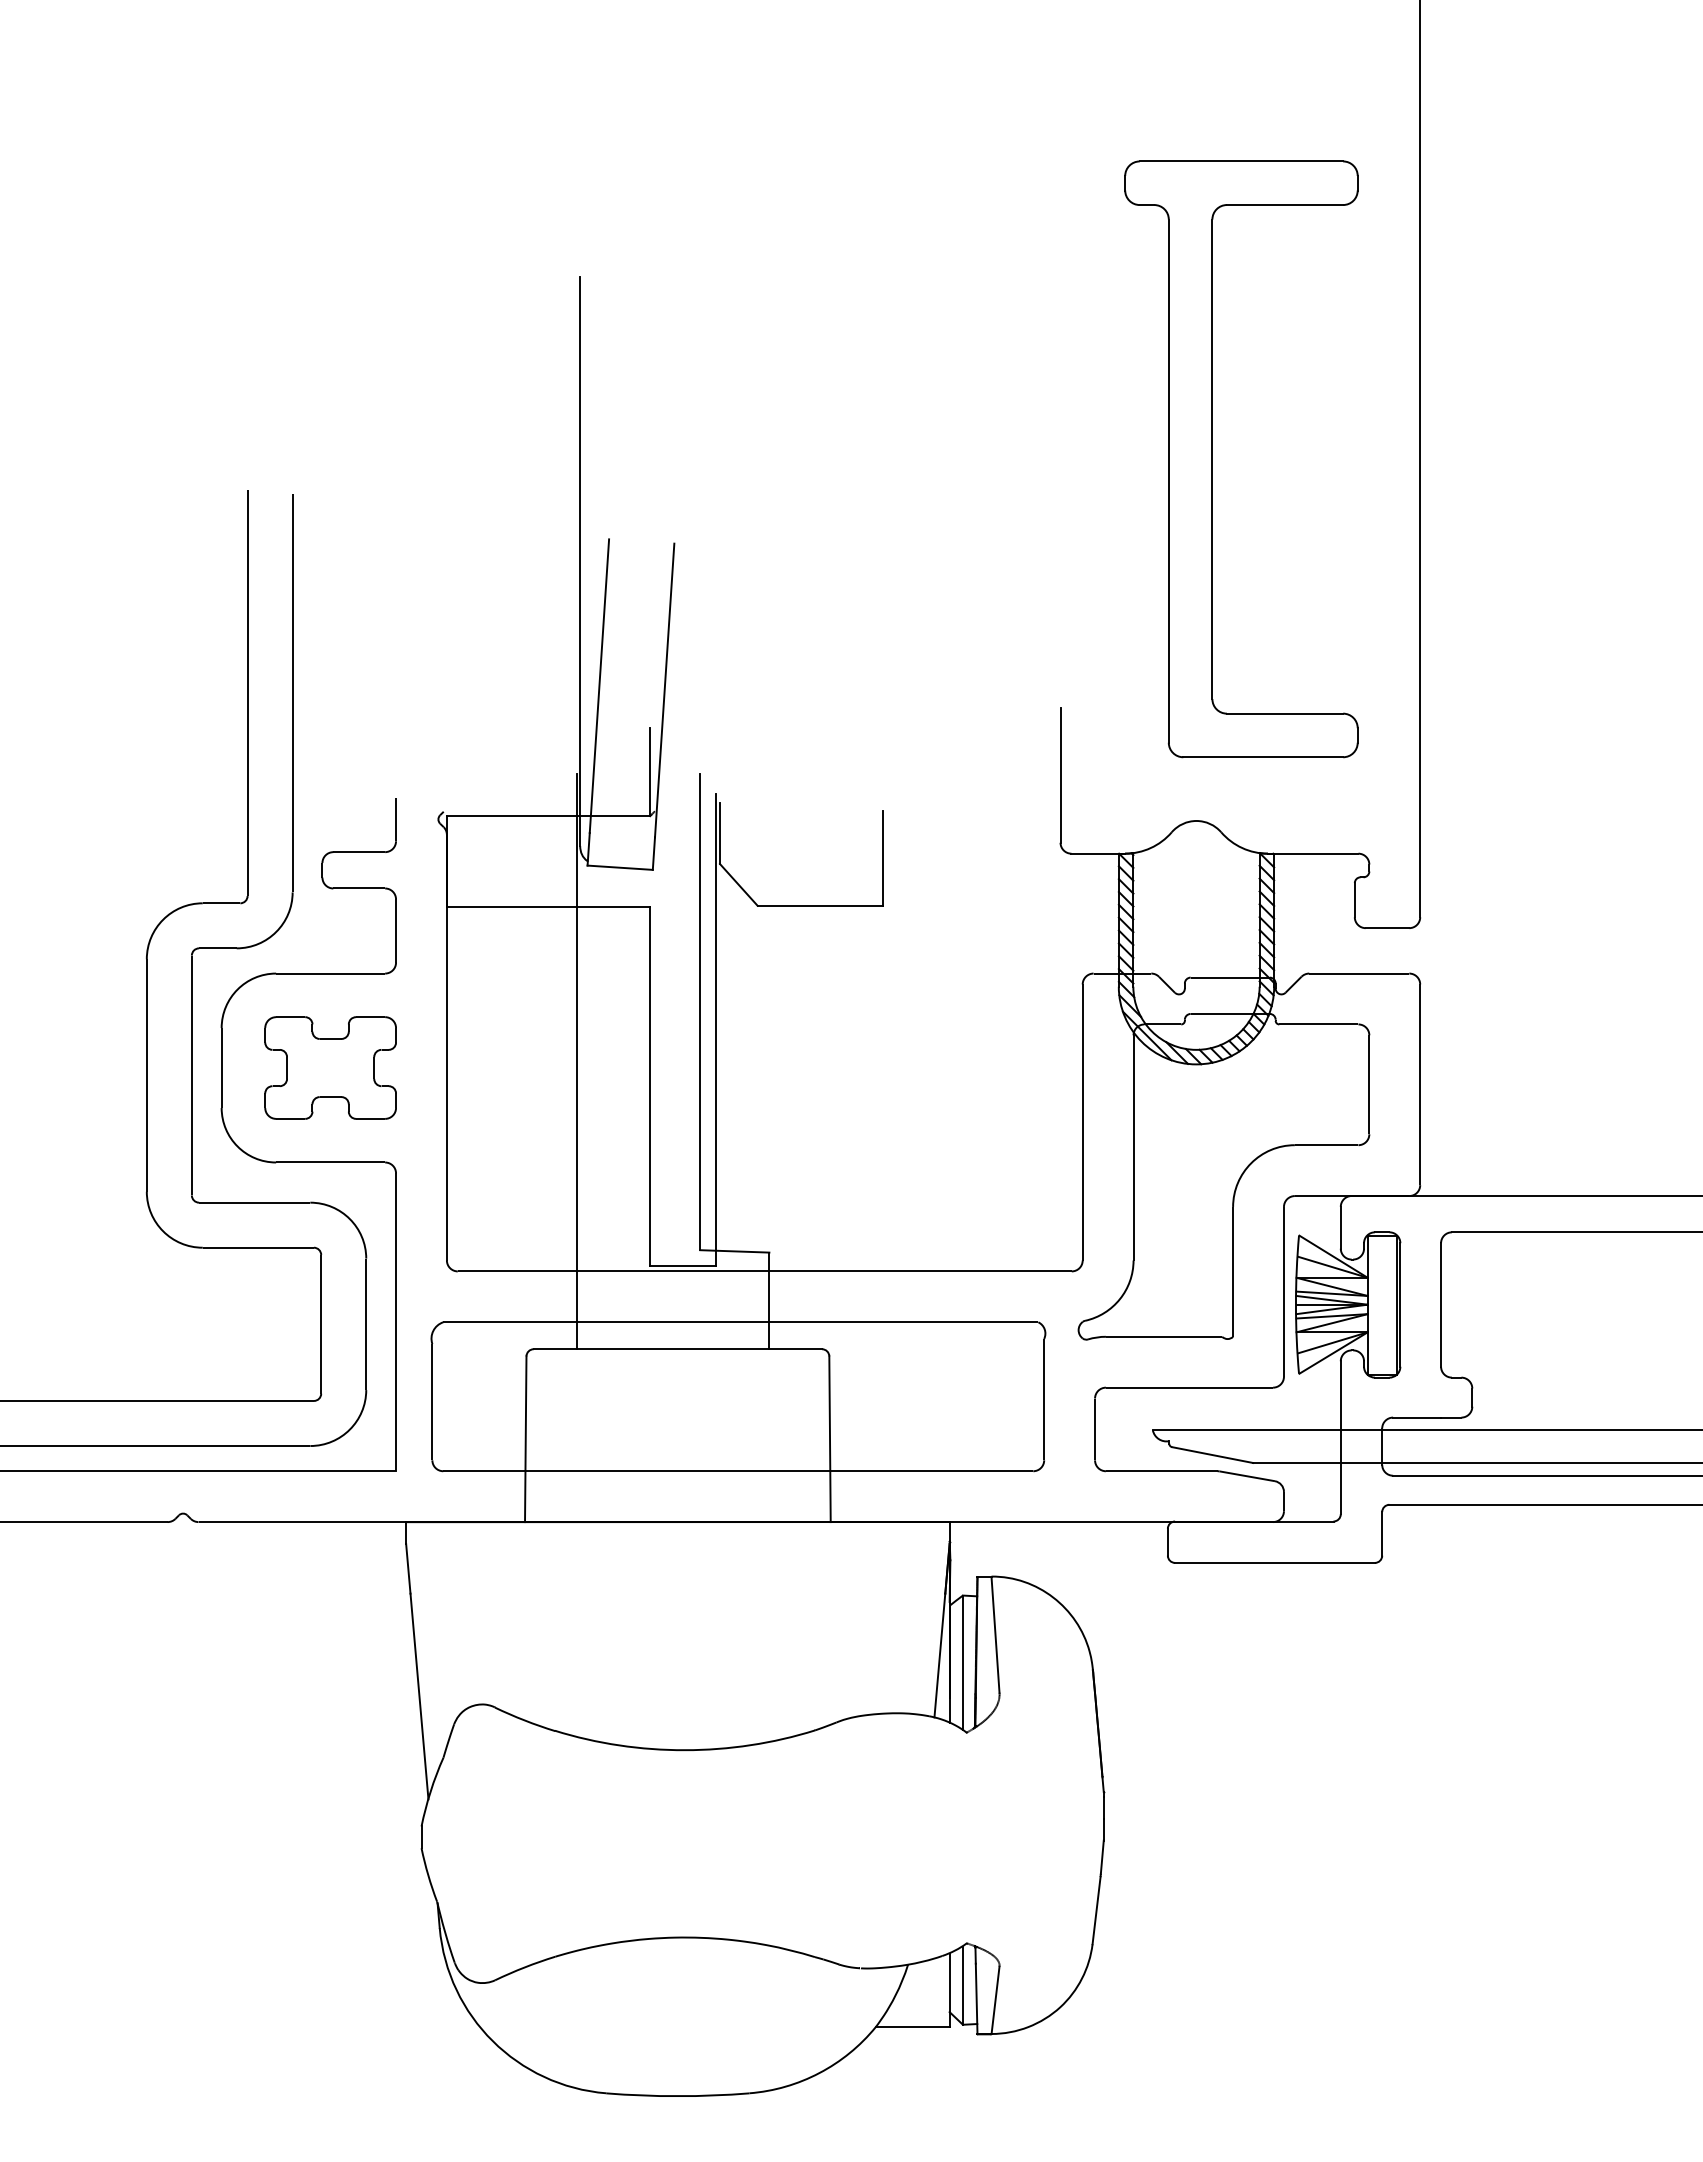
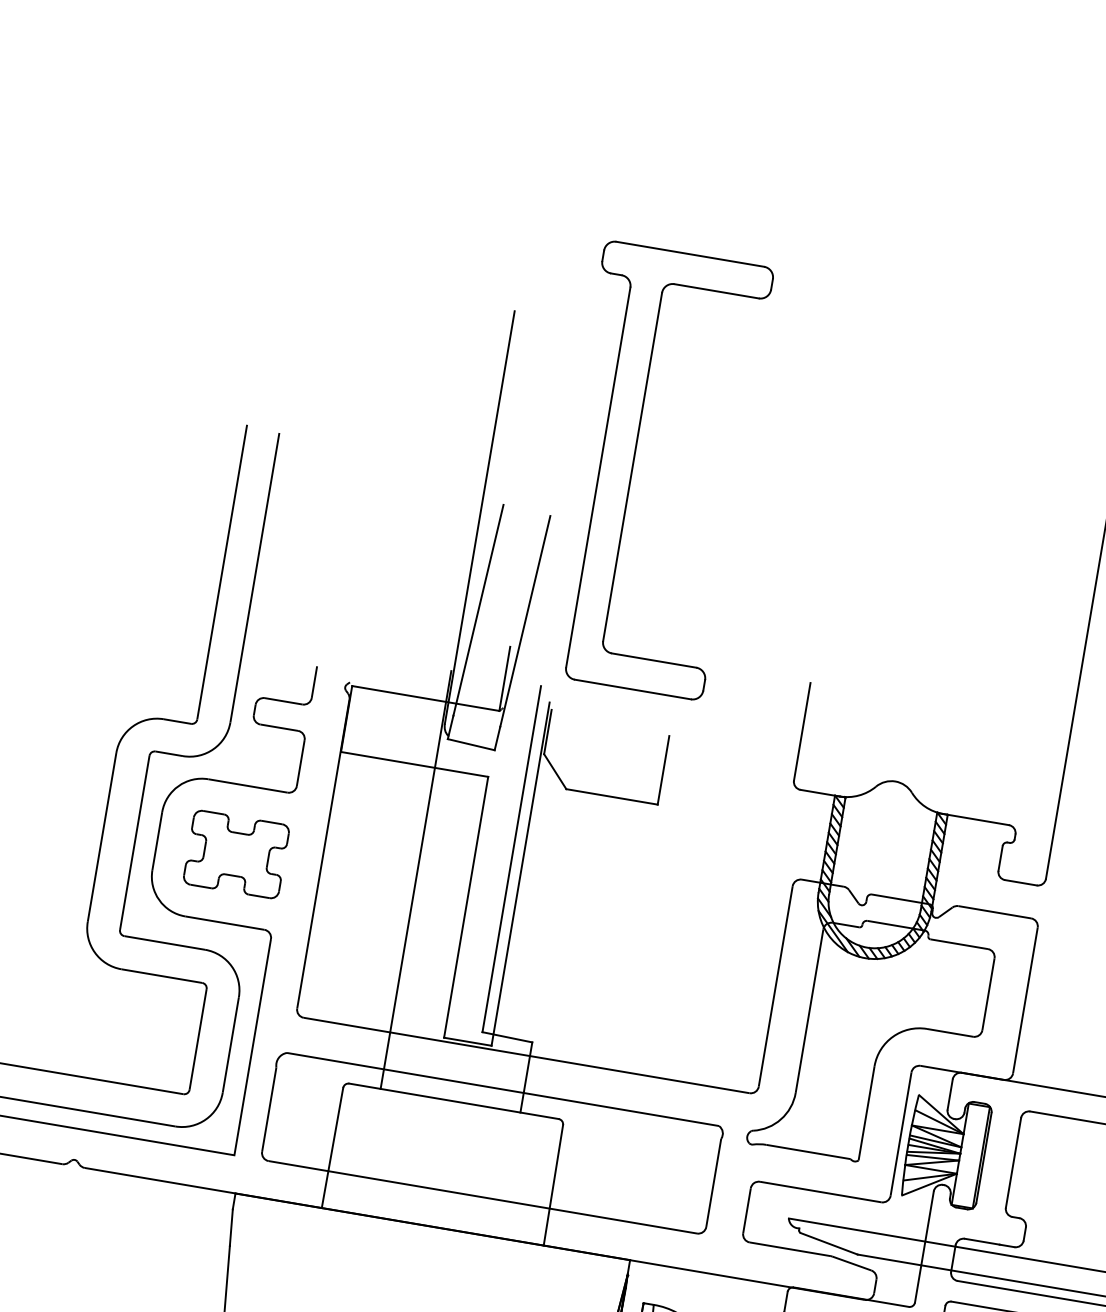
part: (1212, 459) -> (632, 467), moved

